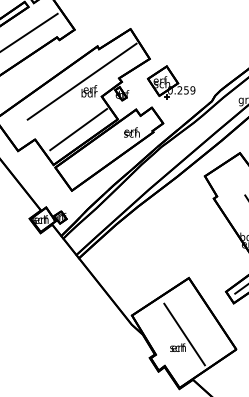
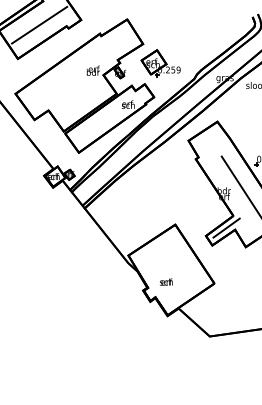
line: (82, 81) -> (87, 62), removed
line: (78, 129) -> (84, 102), removed
line: (184, 333) -> (171, 270), removed

